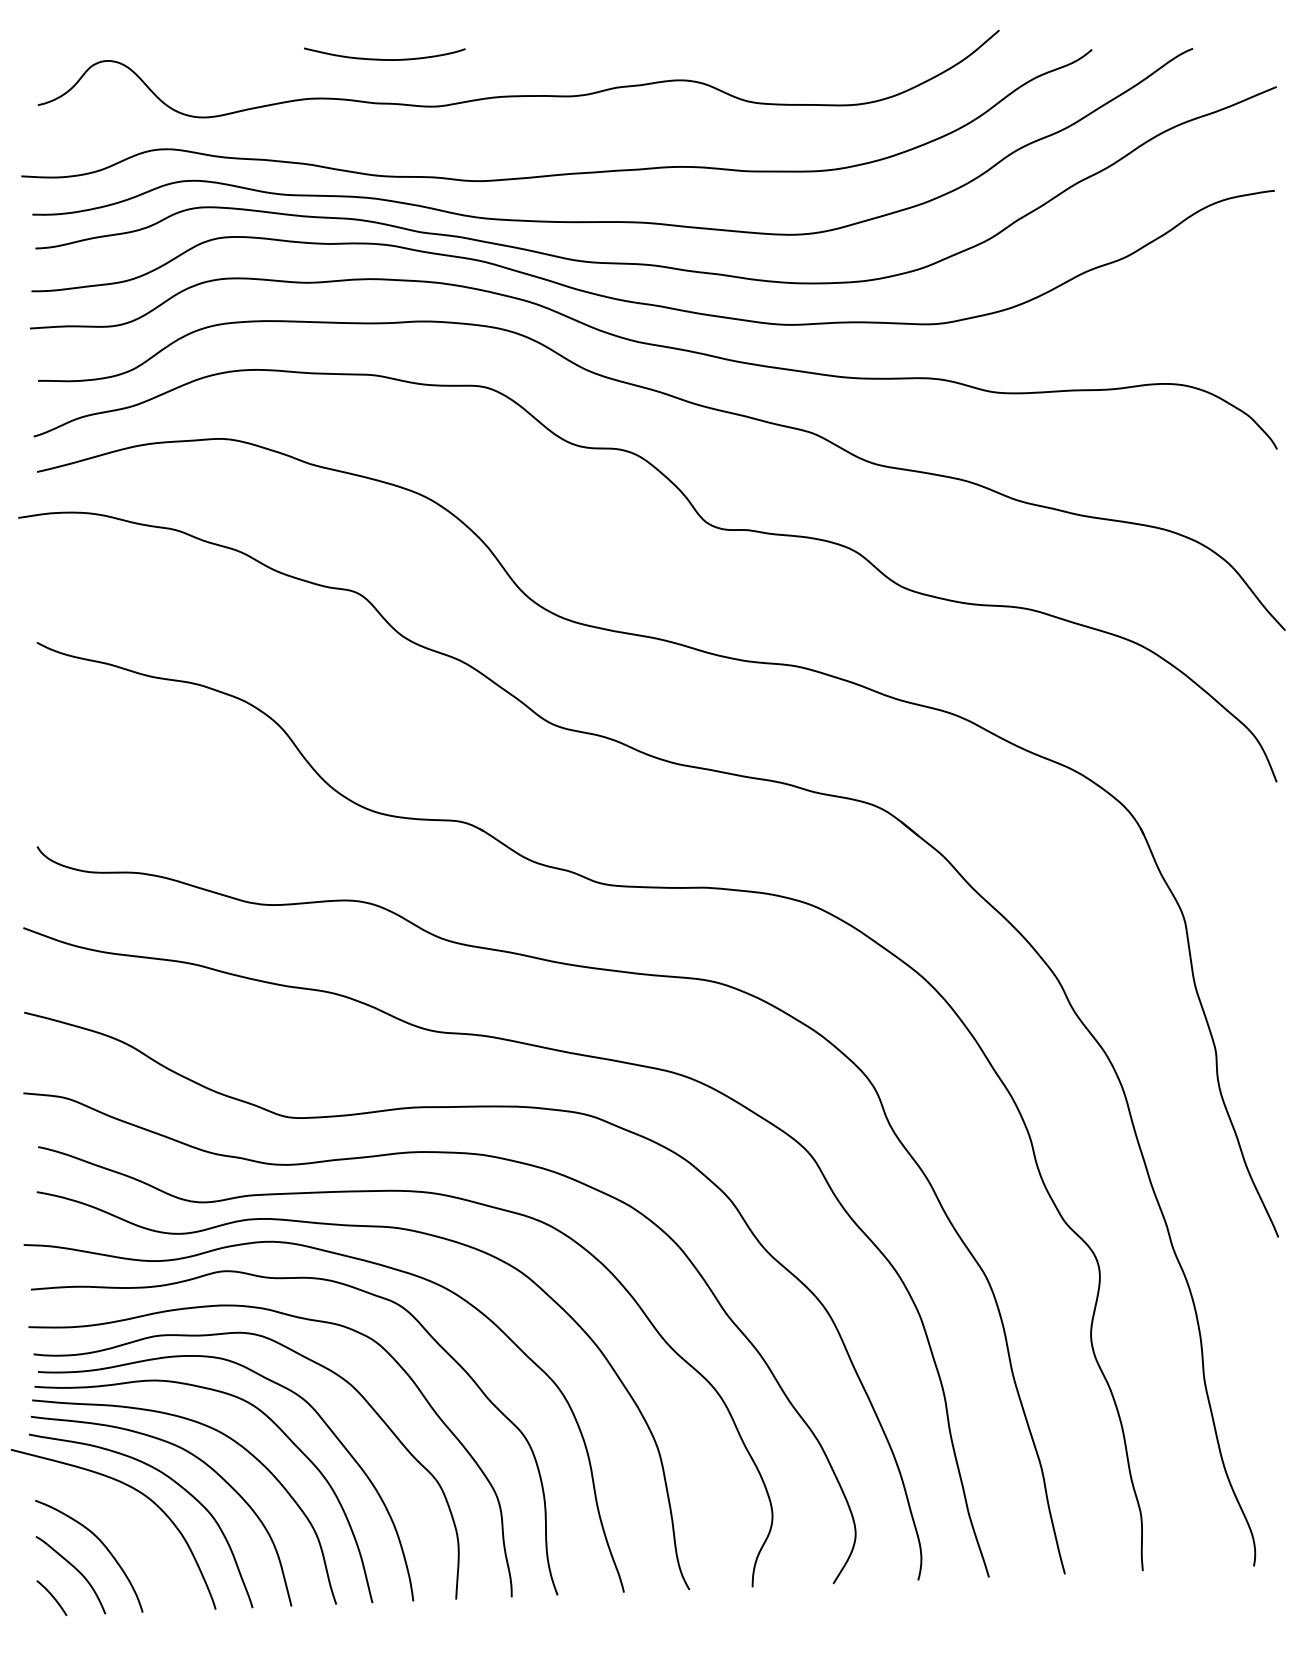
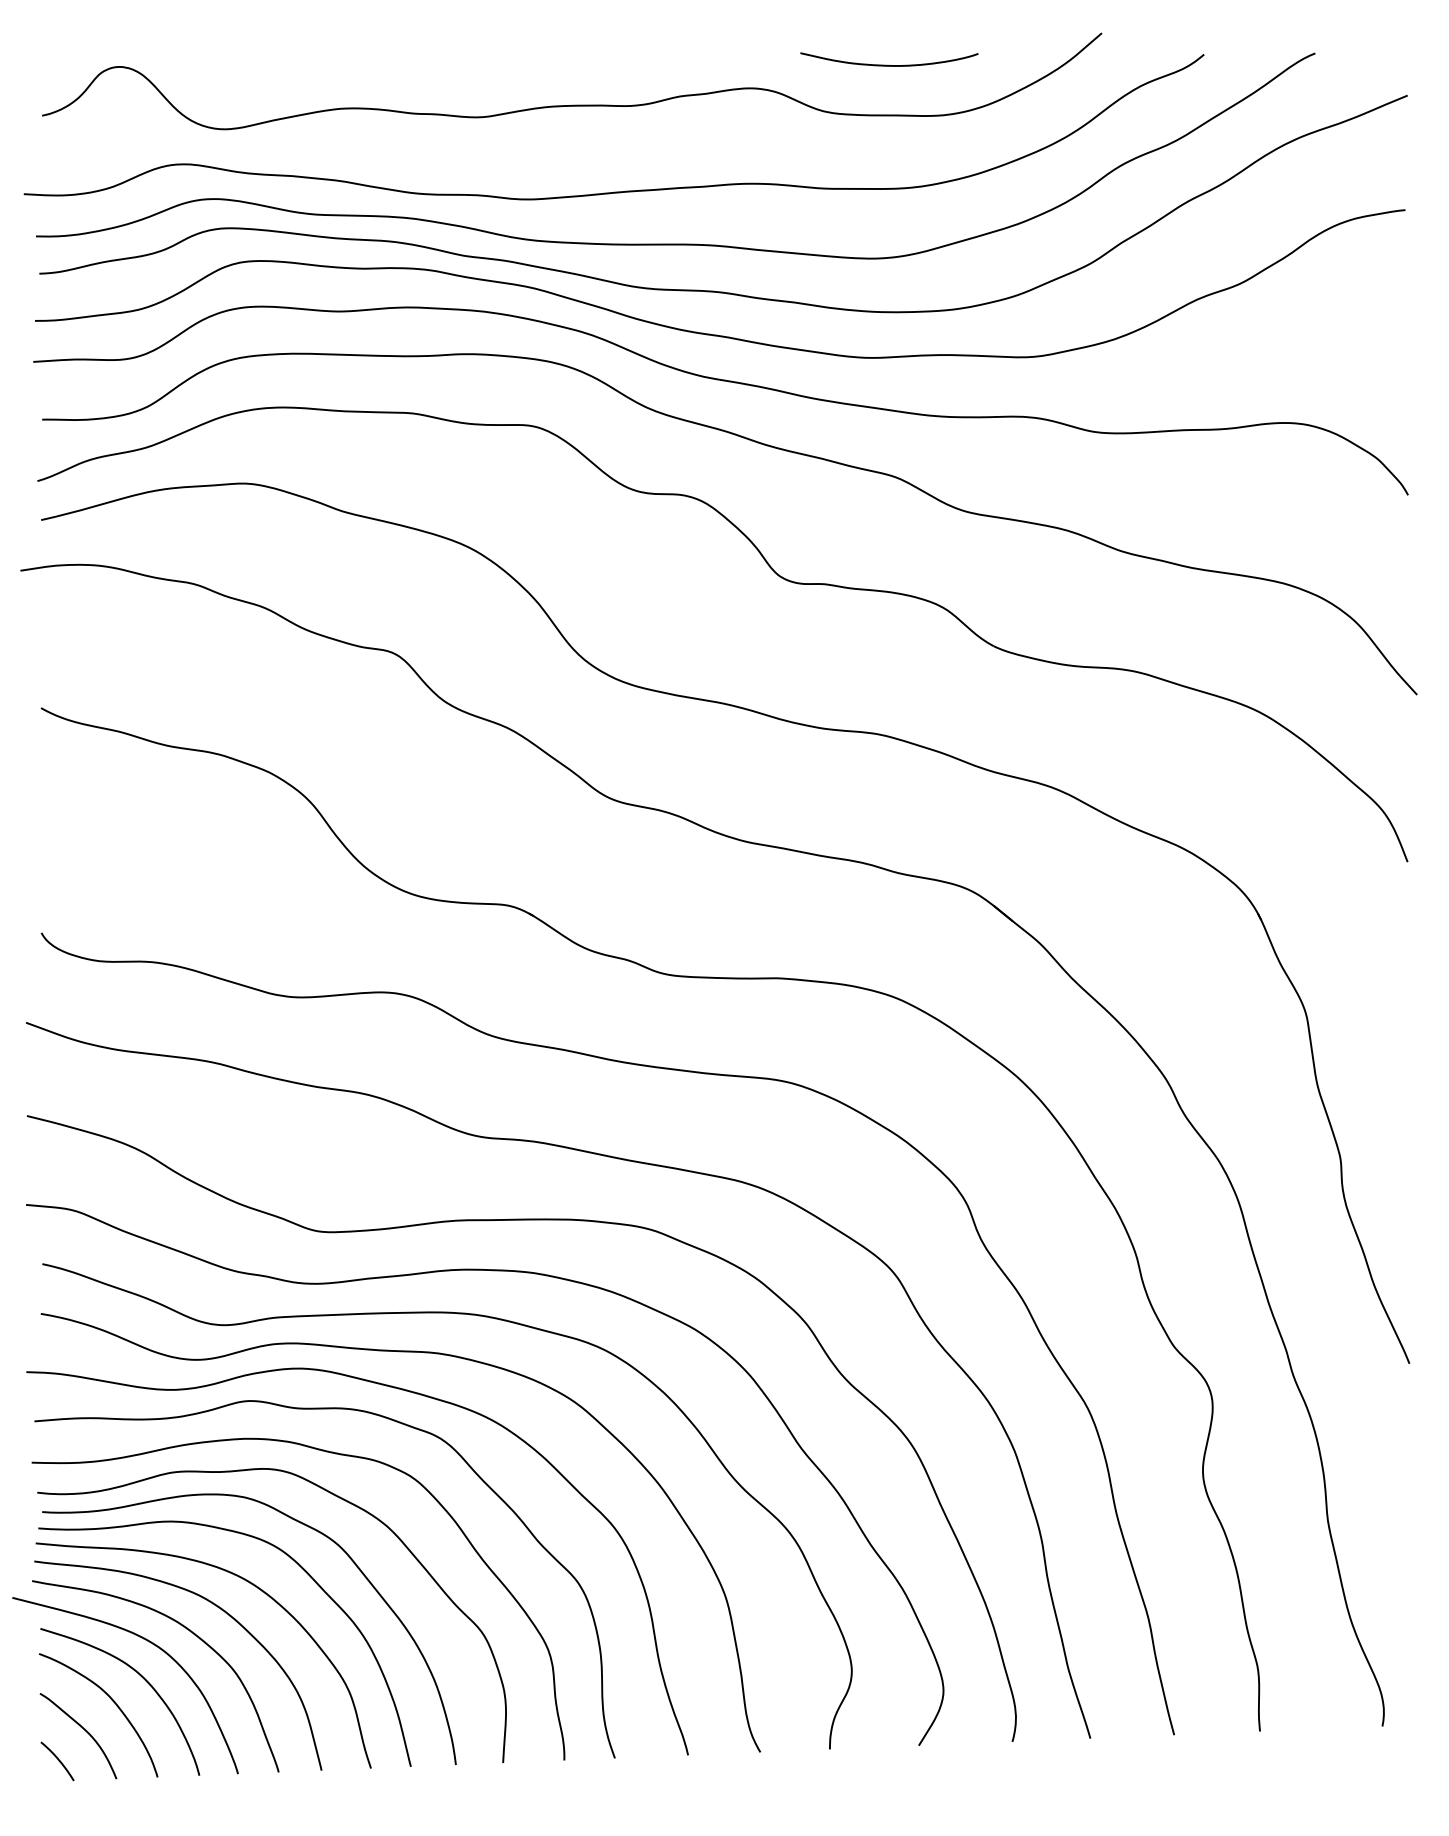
curve: (383, 58) -> (887, 64), moved
curve: (129, 1522) -> (142, 1678), added

